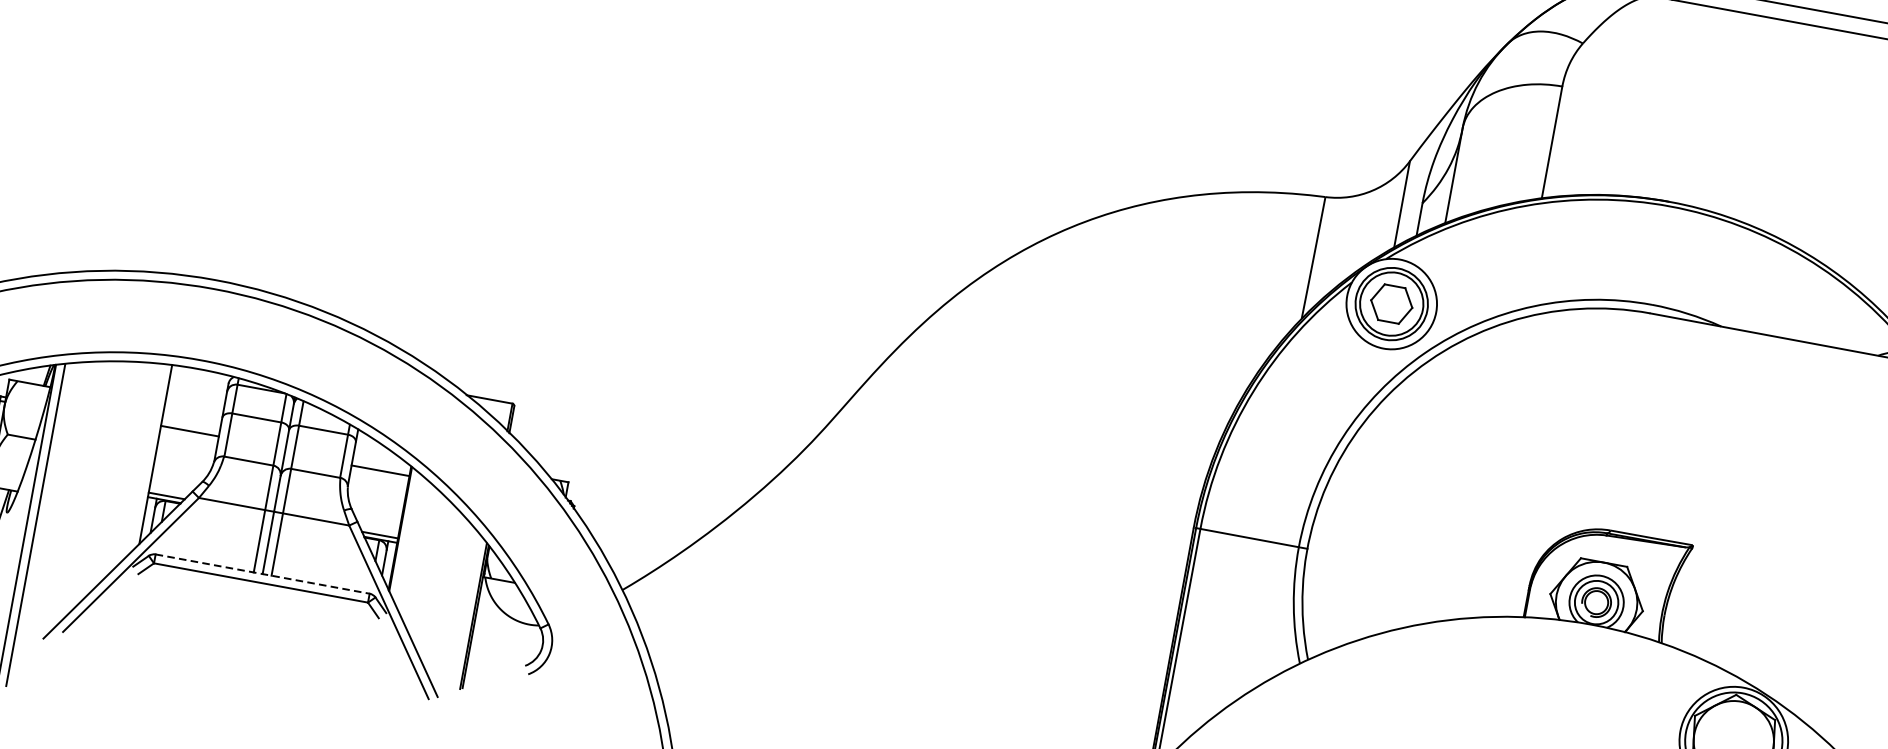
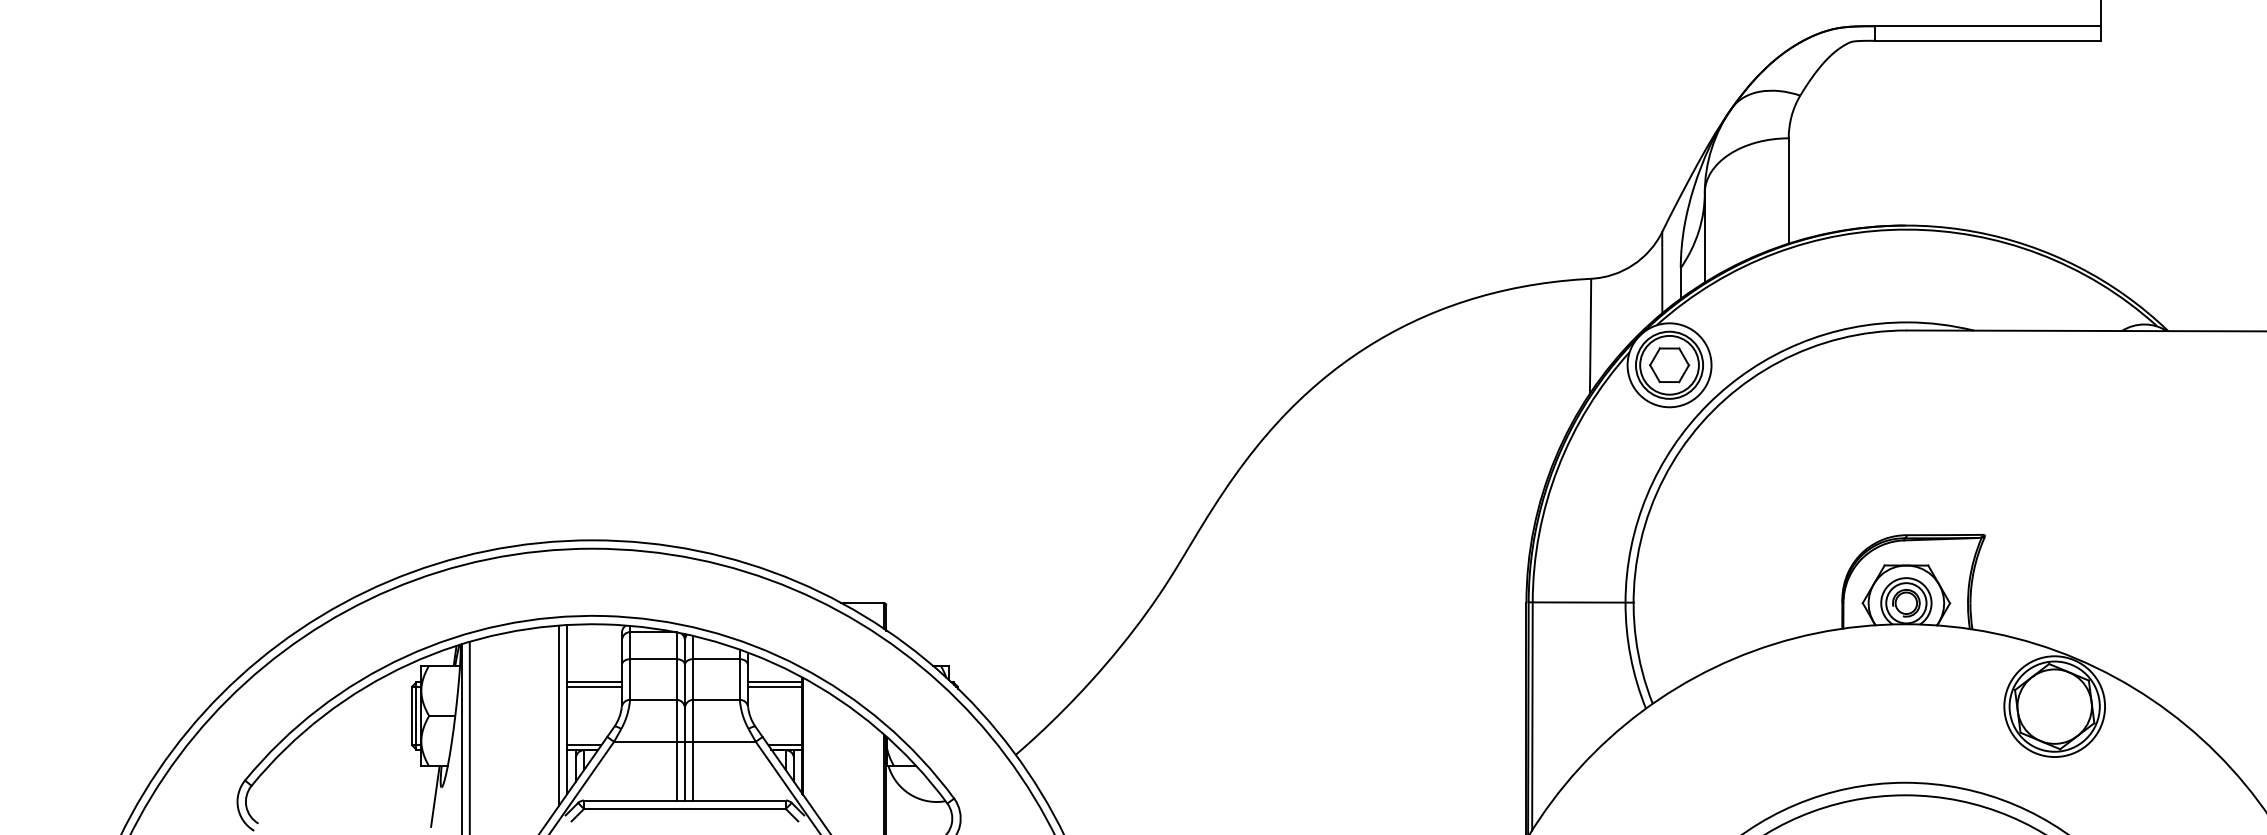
line: (188, 435) -> (594, 686), added
line: (146, 459) -> (559, 715), added
line: (380, 466) -> (774, 682), added
line: (262, 573) -> (684, 800), dashed -> solid

